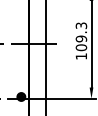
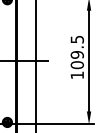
text: (80, 25) -> (76, 39), 109.3 -> 109.5

